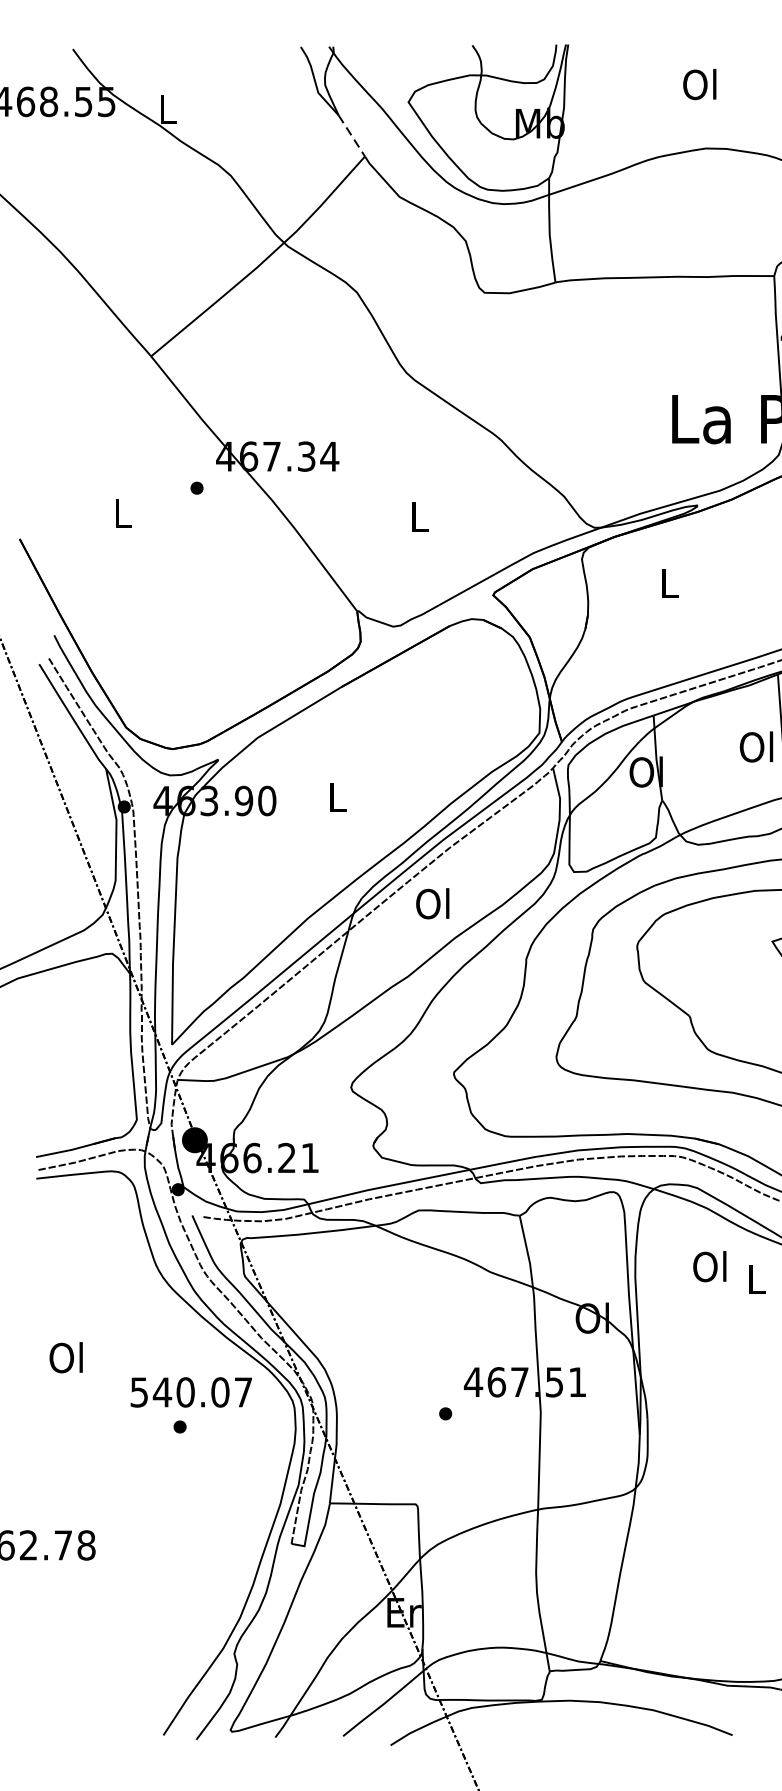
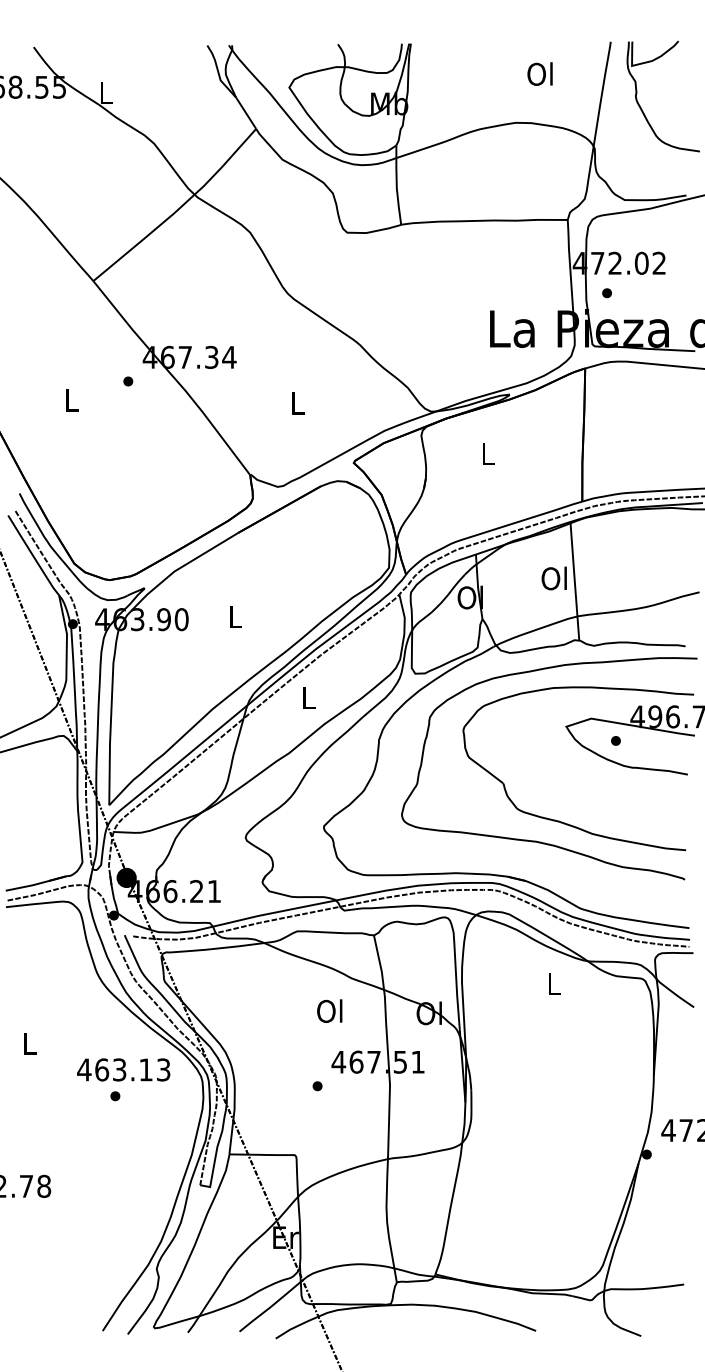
text: (699, 83) -> (539, 73), moved
line: (352, 136) -> (246, 113), dashed -> solid
text: (432, 903) -> (307, 697), Ol -> L
text: (709, 1265) -> (329, 1010), moved
text: (65, 1357) -> (28, 1043), Ol -> L
text: (190, 1391) -> (123, 1069), 540.07 -> 463.13

